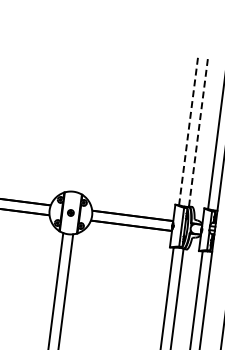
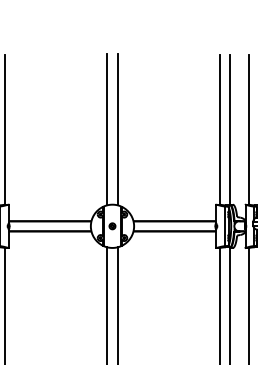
line: (78, 117) -> (107, 129), added
line: (87, 118) -> (117, 129), added
line: (188, 131) -> (219, 129), dashed -> solid
line: (198, 132) -> (229, 129), dashed -> solid

